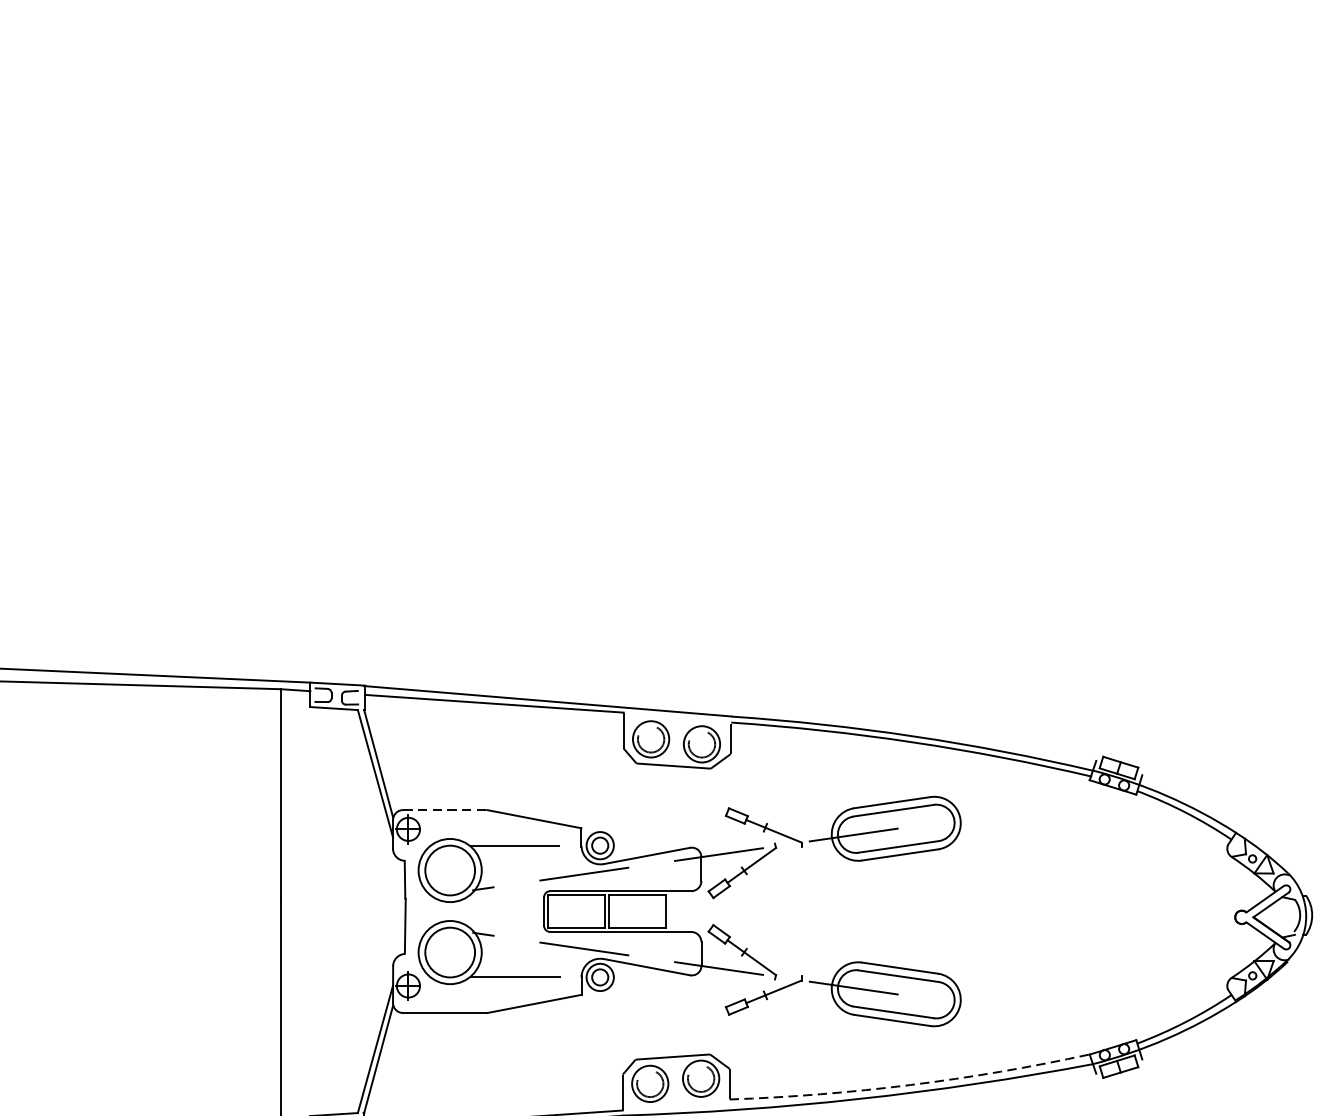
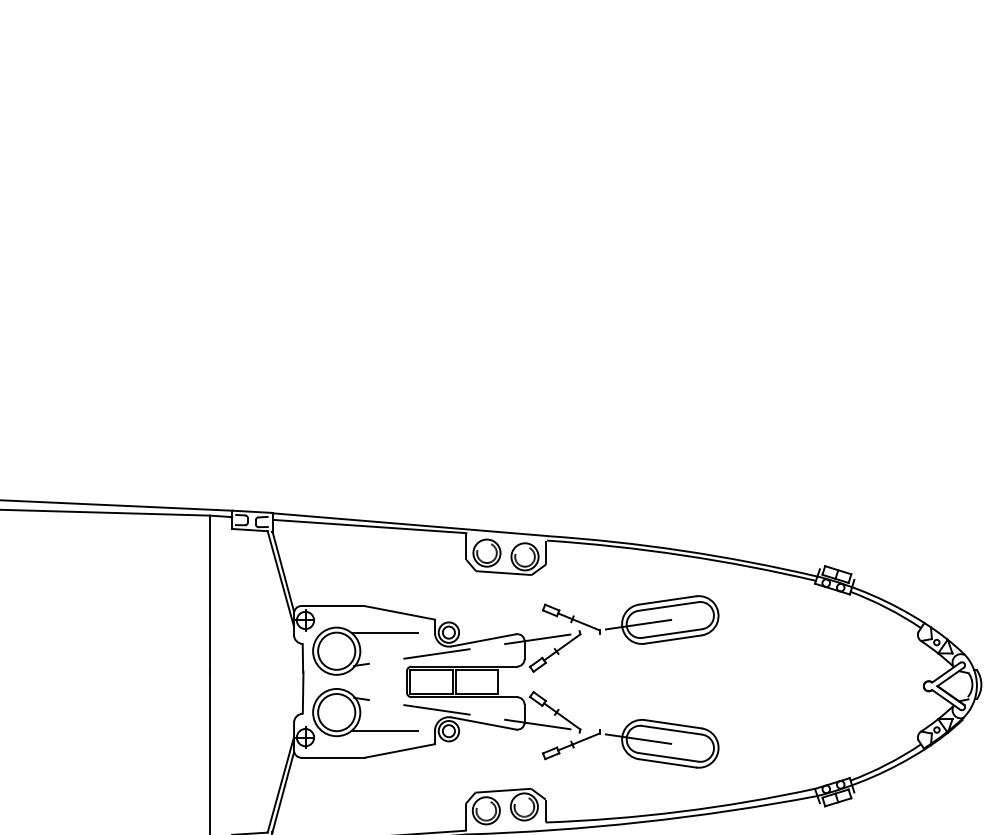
line: (445, 810) -> (333, 606), dashed -> solid
arc: (911, 1084) -> (681, 811), dashed -> solid

